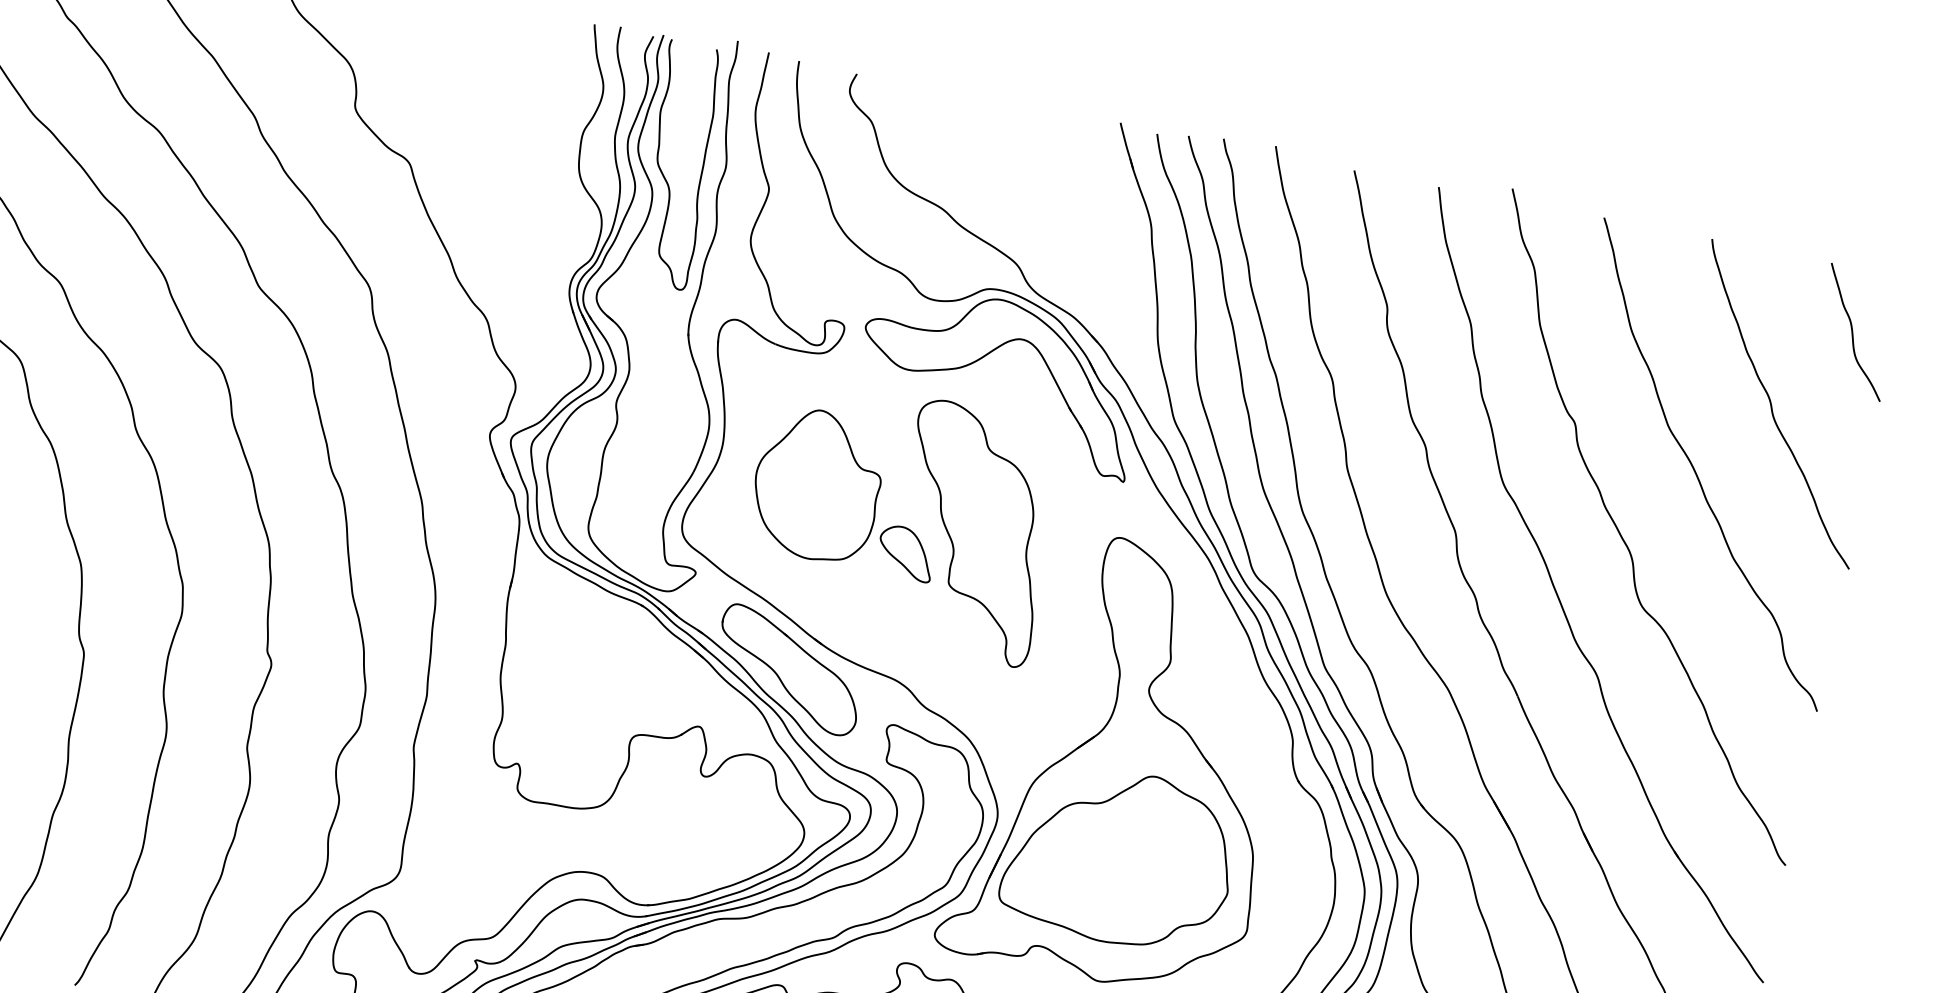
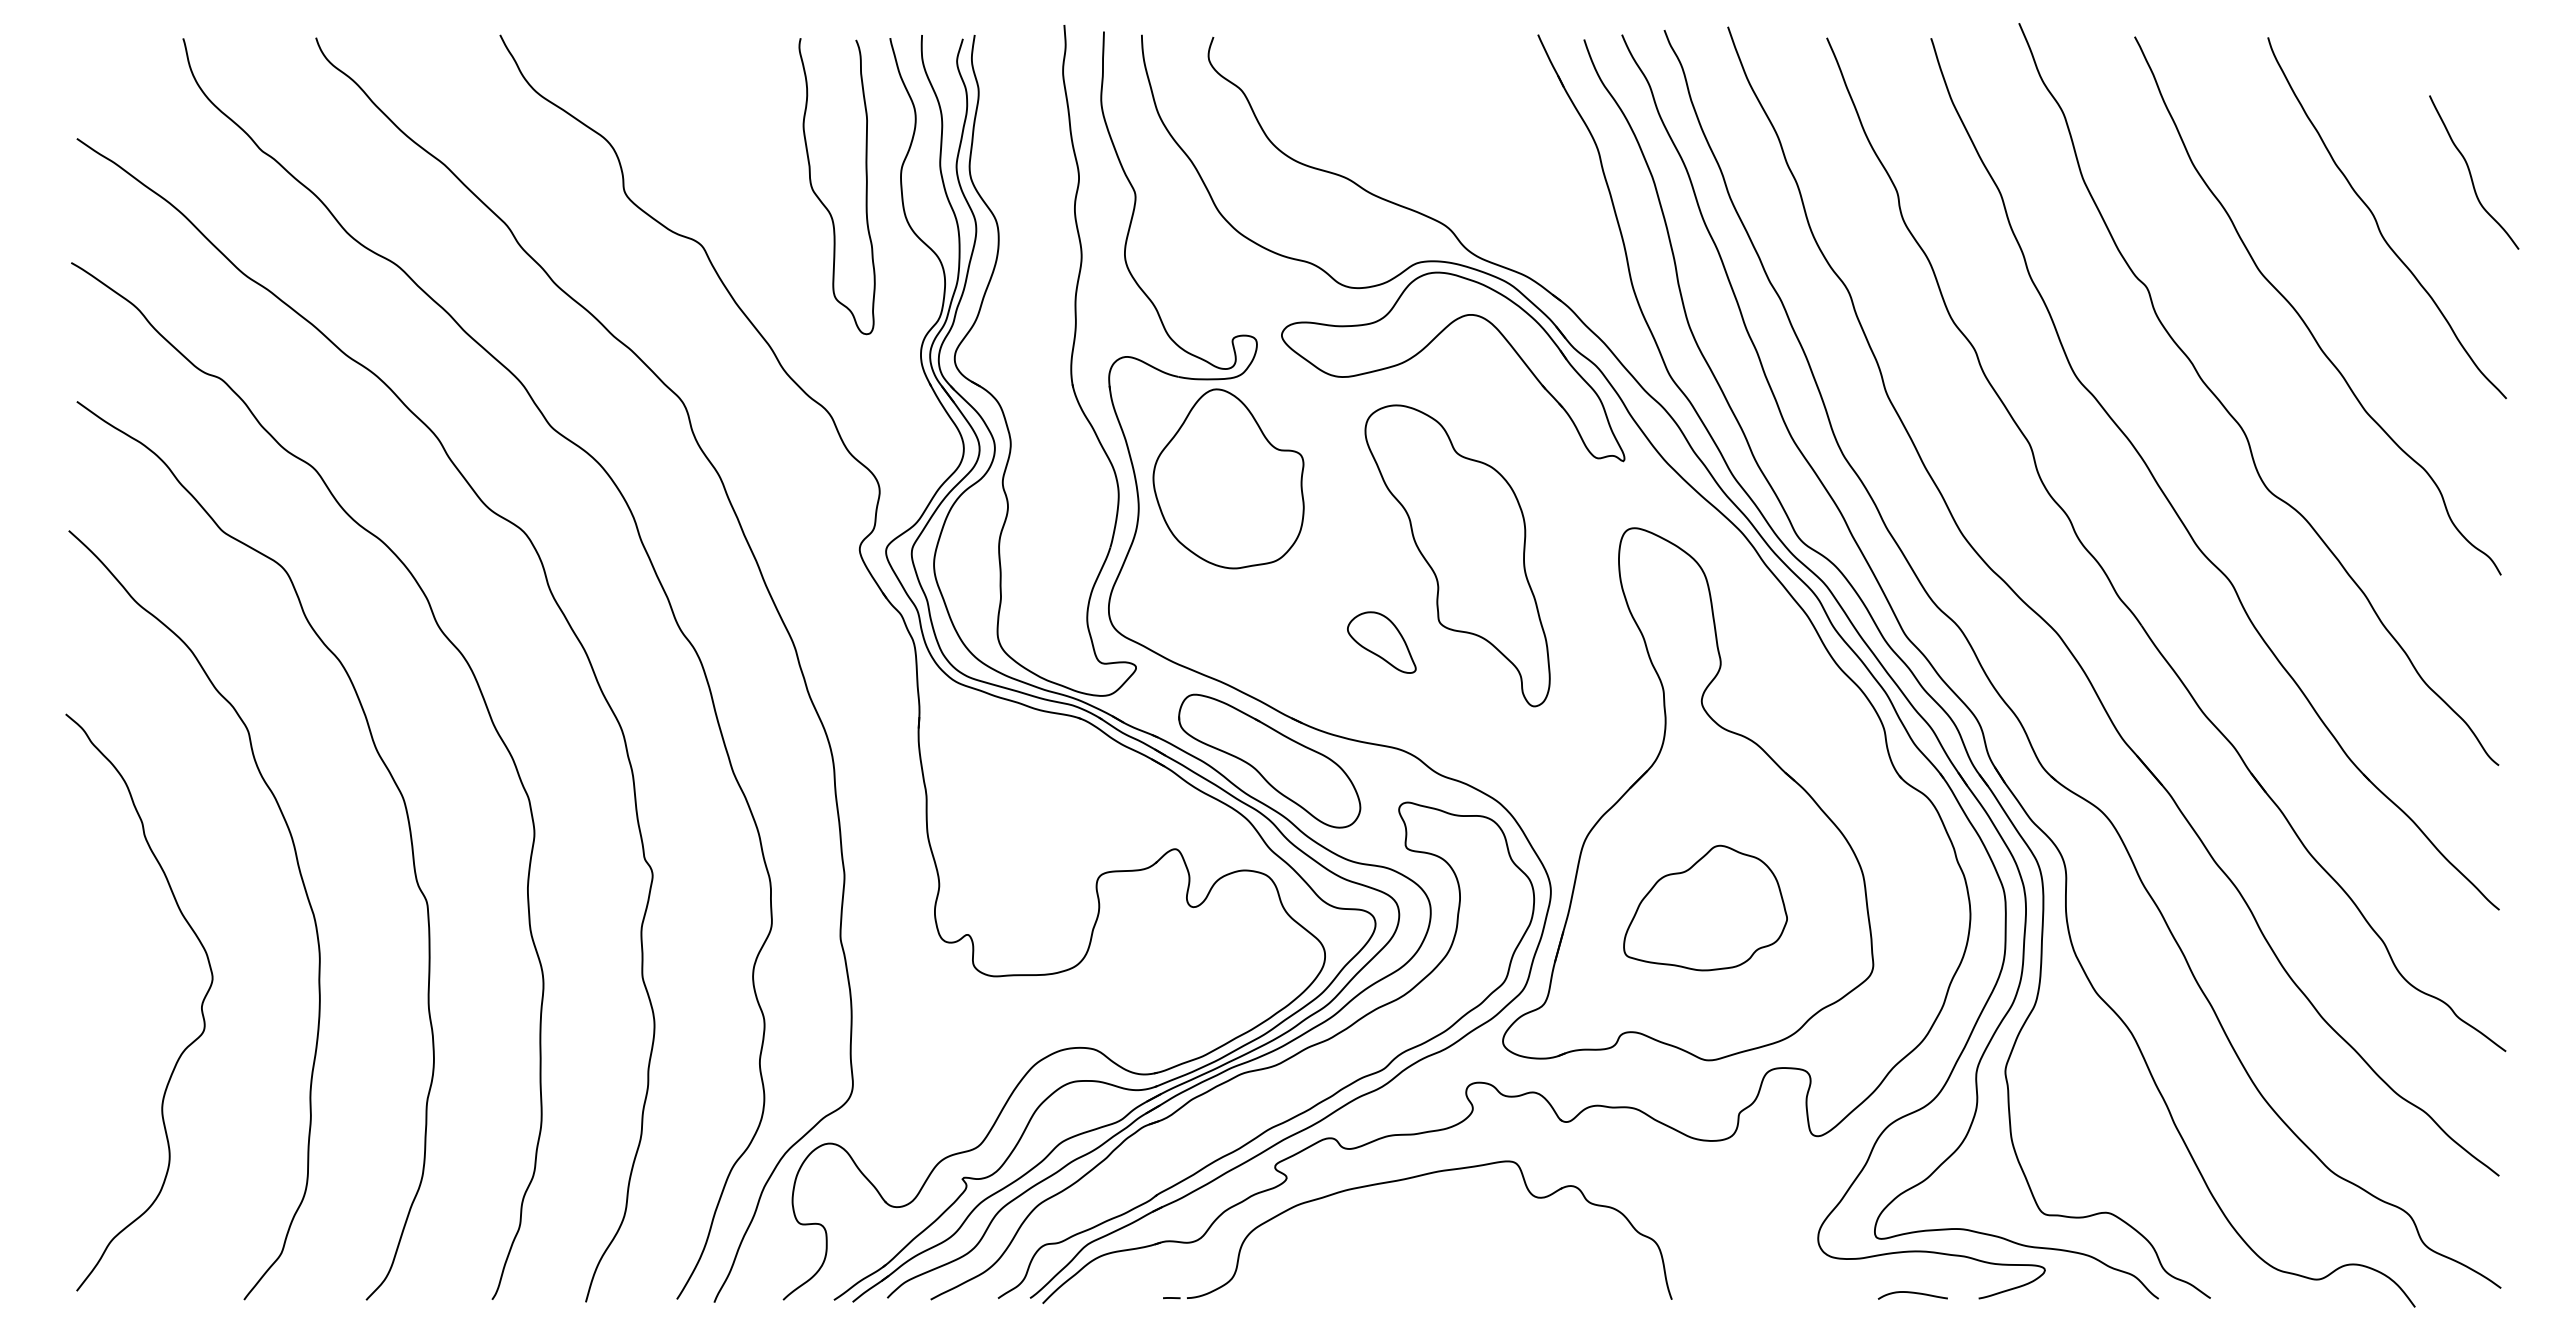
curve: (662, 171) -> (819, 197), moved
curve: (1853, 332) -> (2471, 173), moved
part: (817, 484) -> (1228, 478), moved
part: (906, 553) -> (1381, 642), moved
part: (1120, 856) -> (1705, 907), size x0.6

